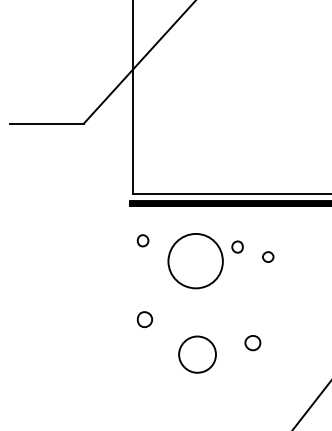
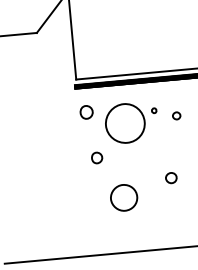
part: (142, 240) -> (86, 112), size x1.6
part: (237, 246) -> (154, 110), size x0.6
part: (144, 319) -> (96, 157), moved
part: (197, 354) -> (124, 197), moved

